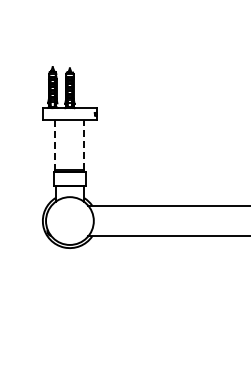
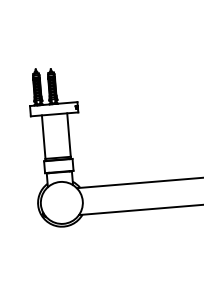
line: (55, 144) -> (43, 136), dashed -> solid
line: (84, 144) -> (69, 134), dashed -> solid

